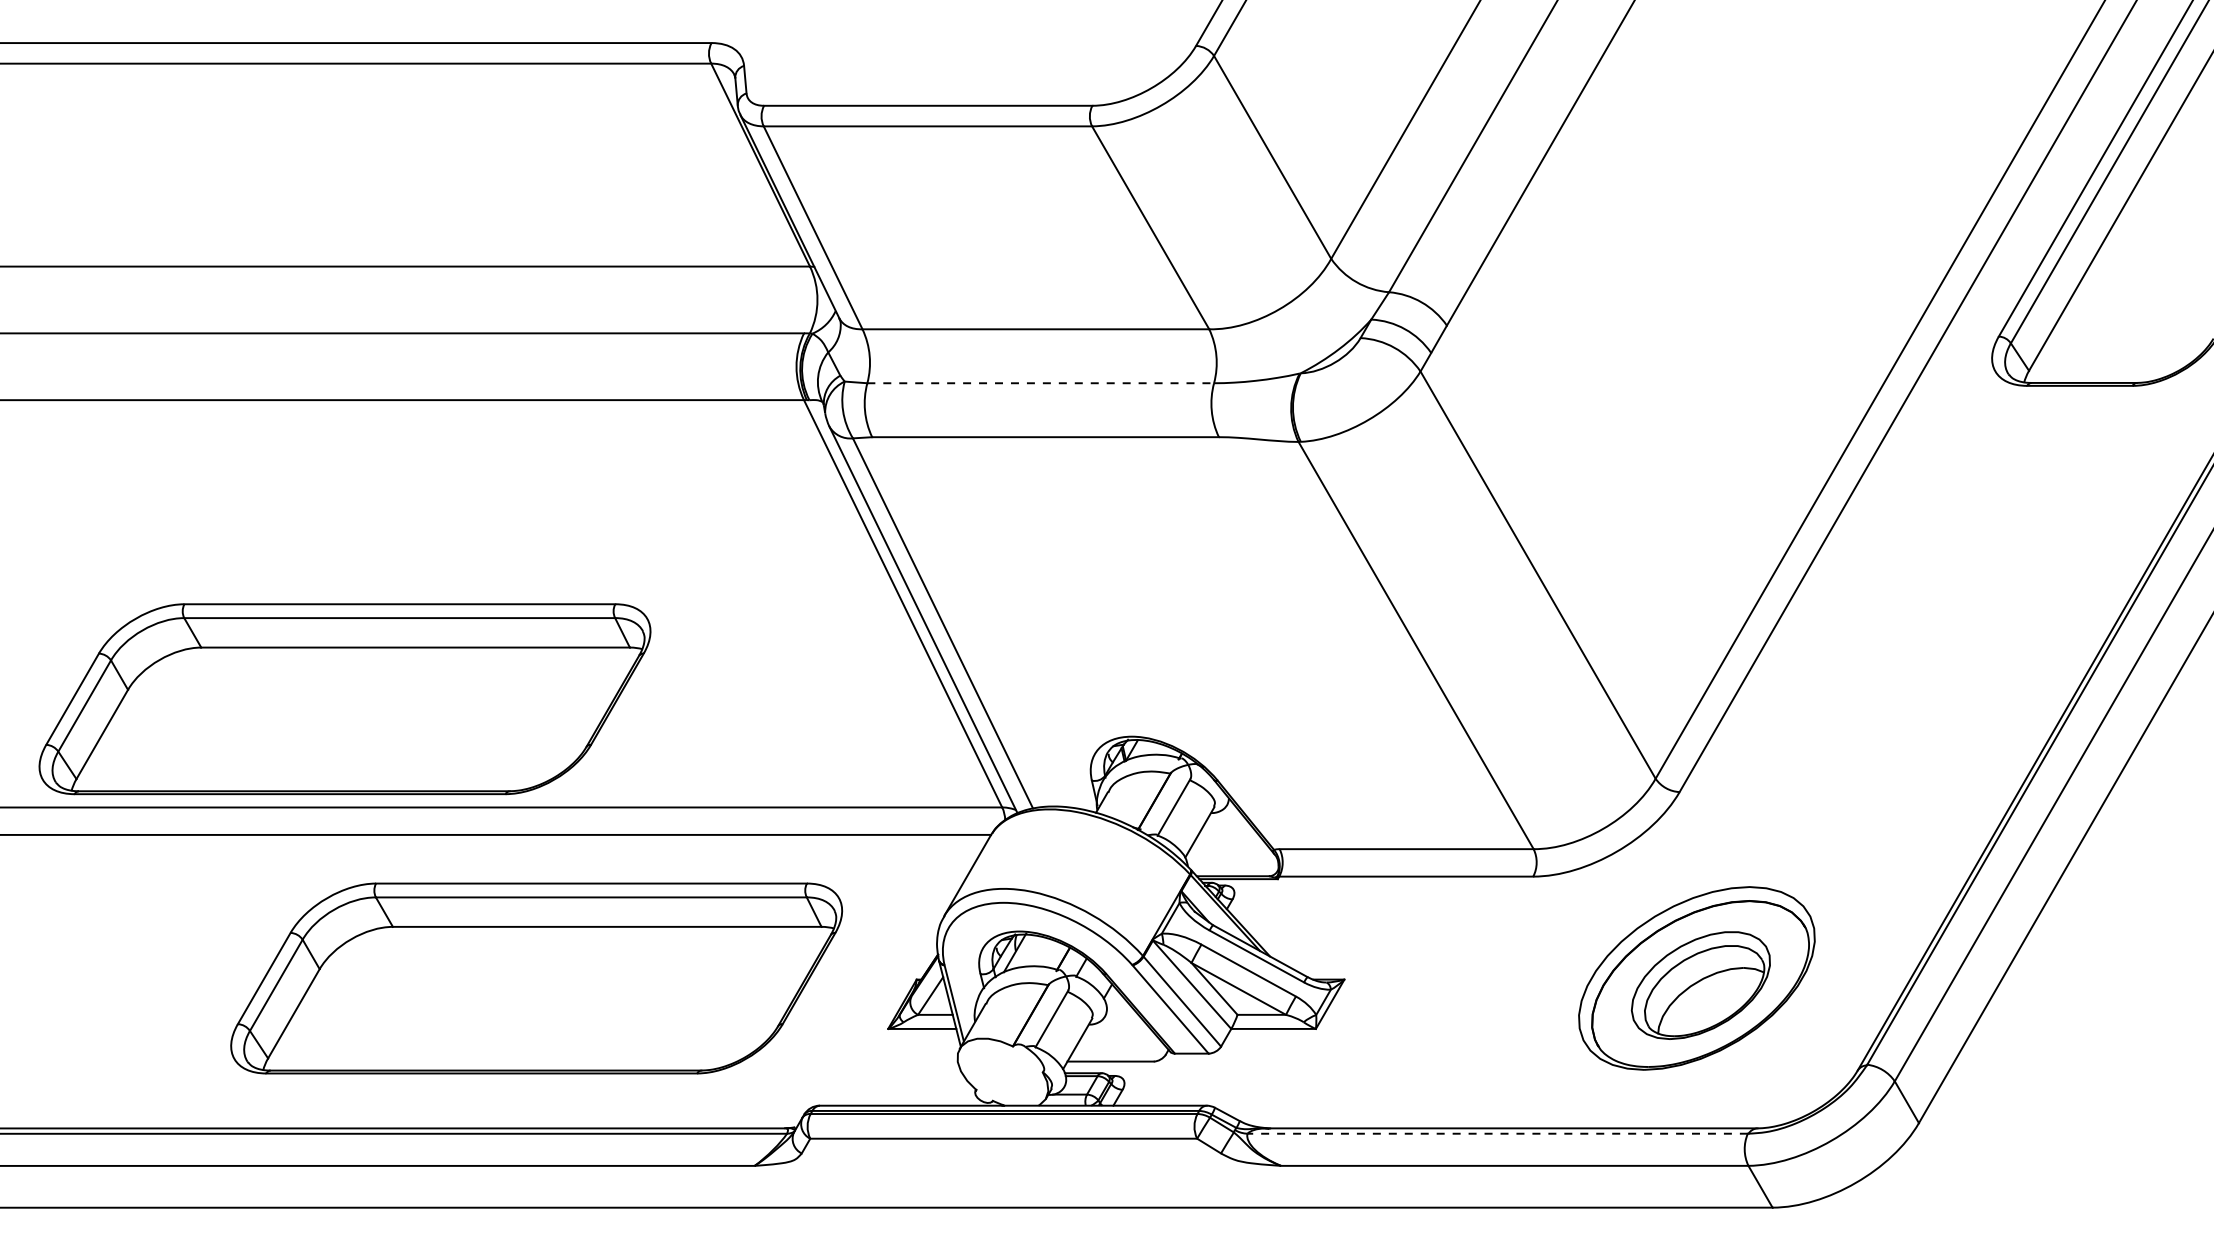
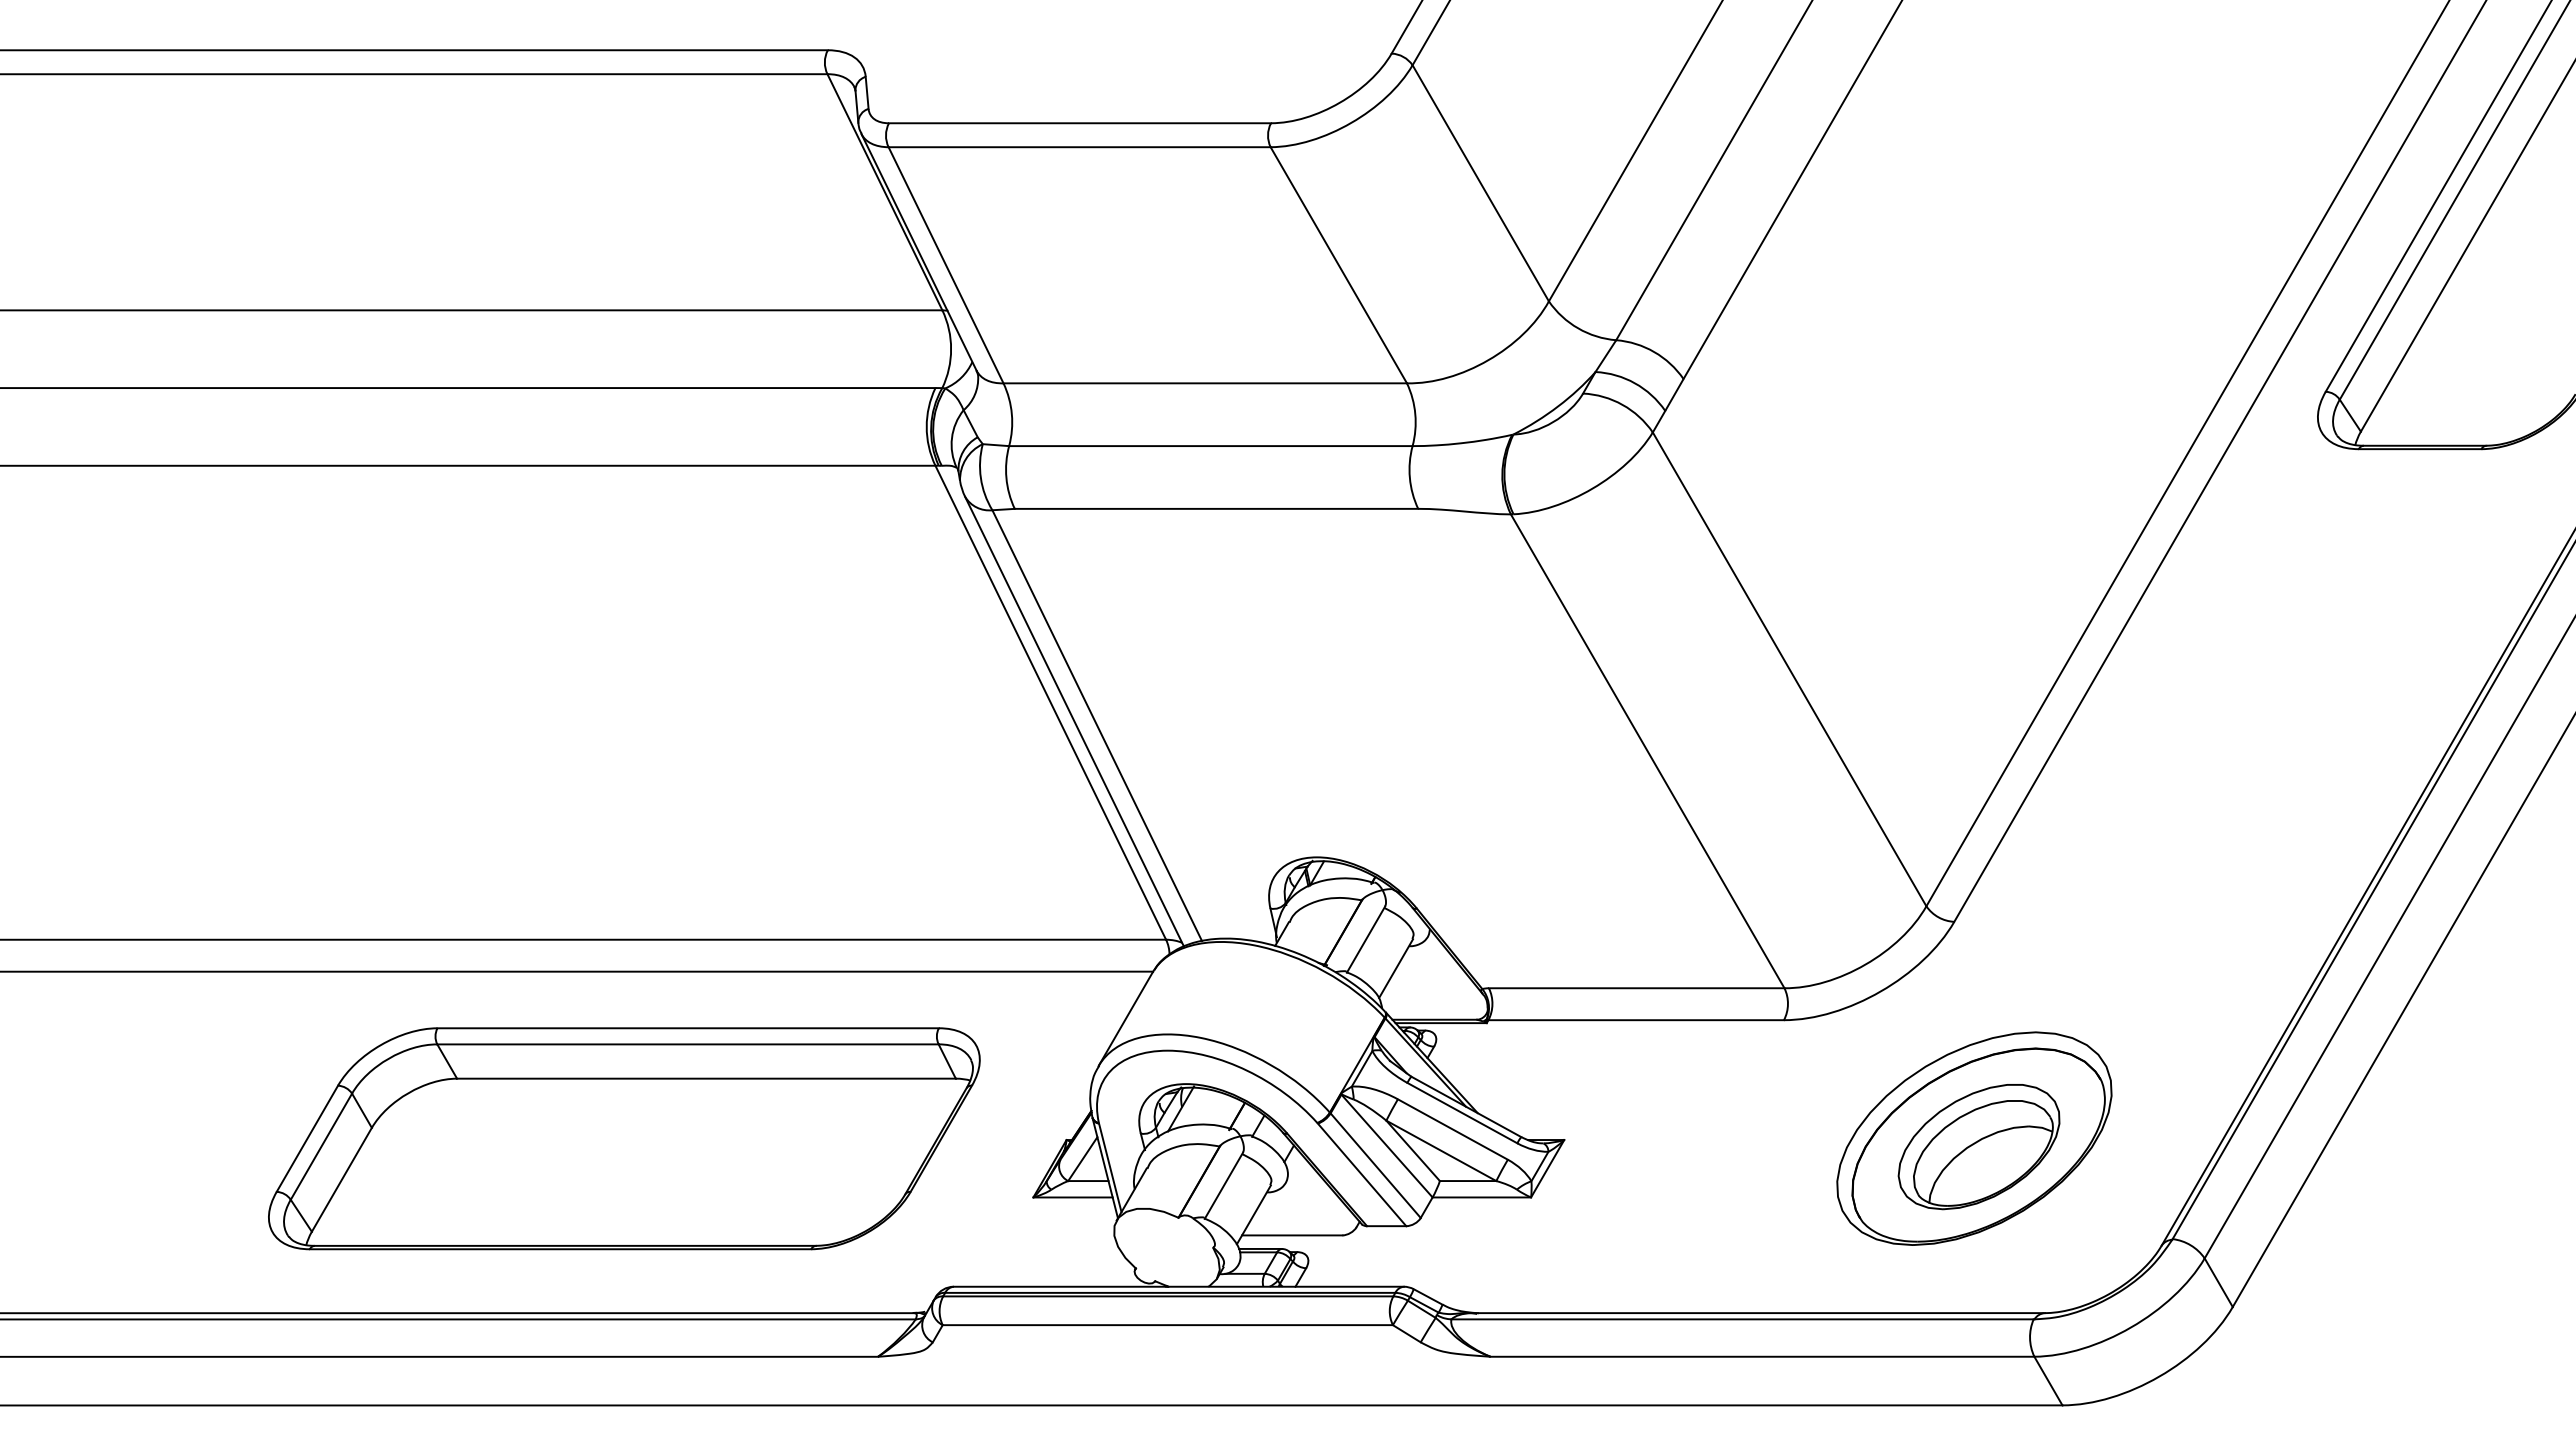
line: (1040, 383) -> (1210, 446), dashed -> solid
part: (345, 698) -> (401, 813), removed
line: (1497, 1133) -> (1742, 1319), dashed -> solid

